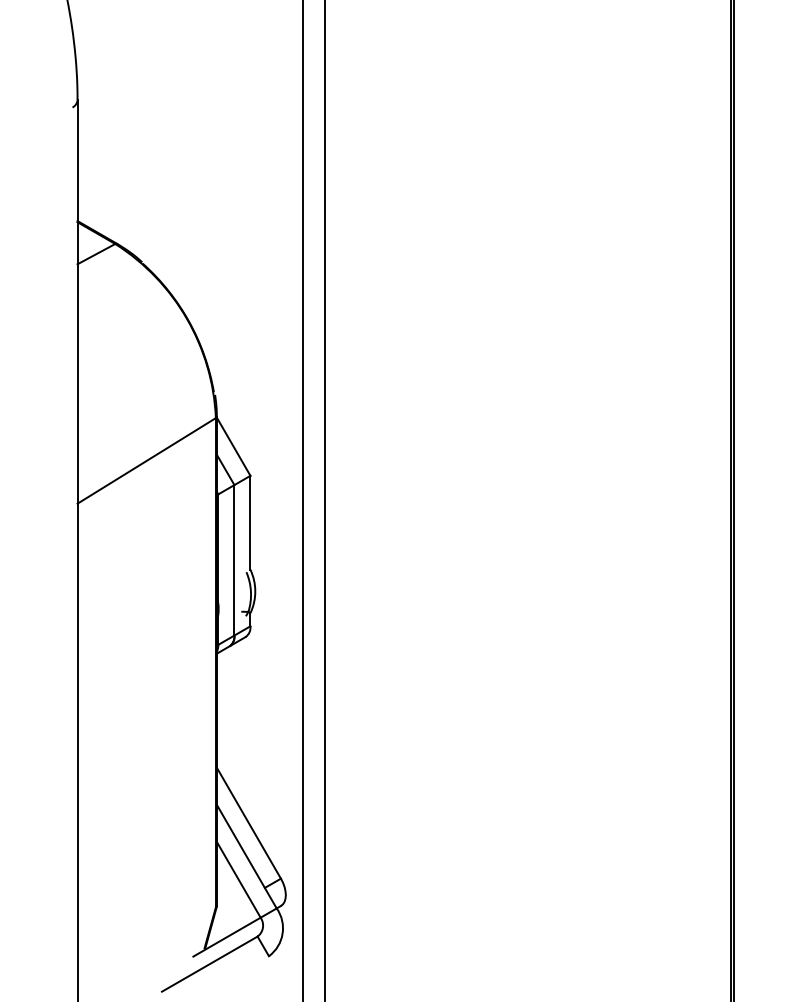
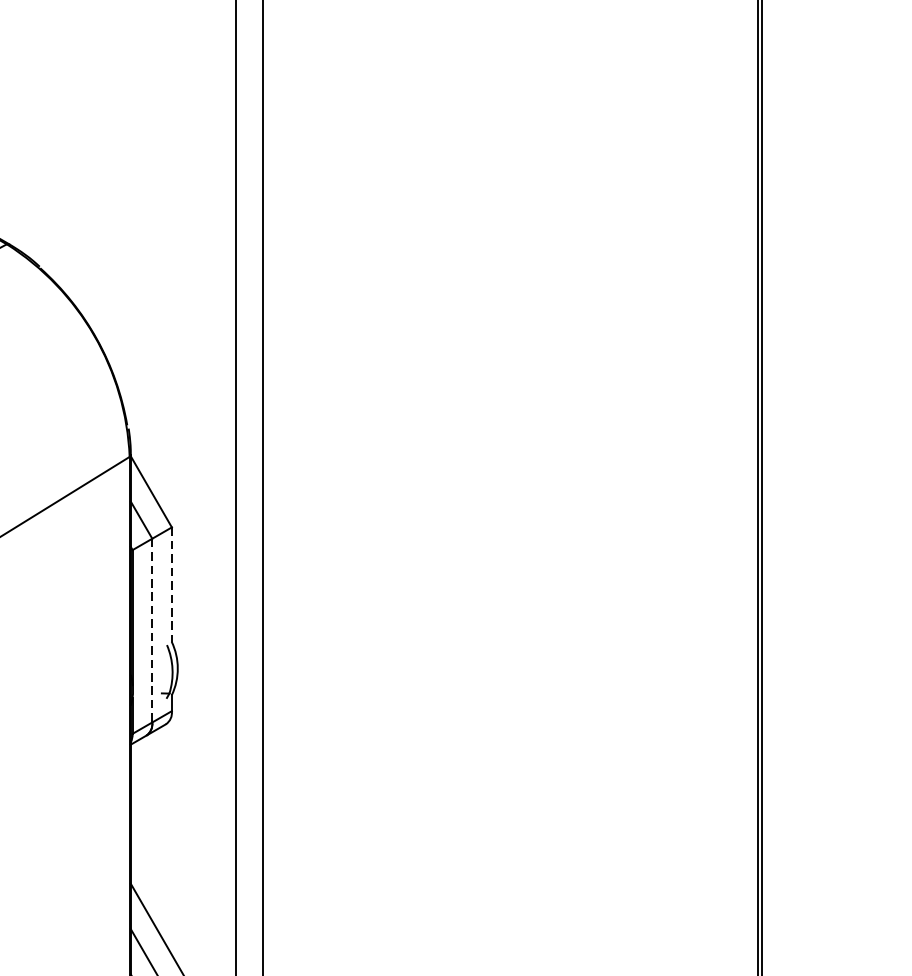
line: (250, 523) -> (171, 585), solid -> dashed
line: (234, 560) -> (152, 630), solid -> dashed

